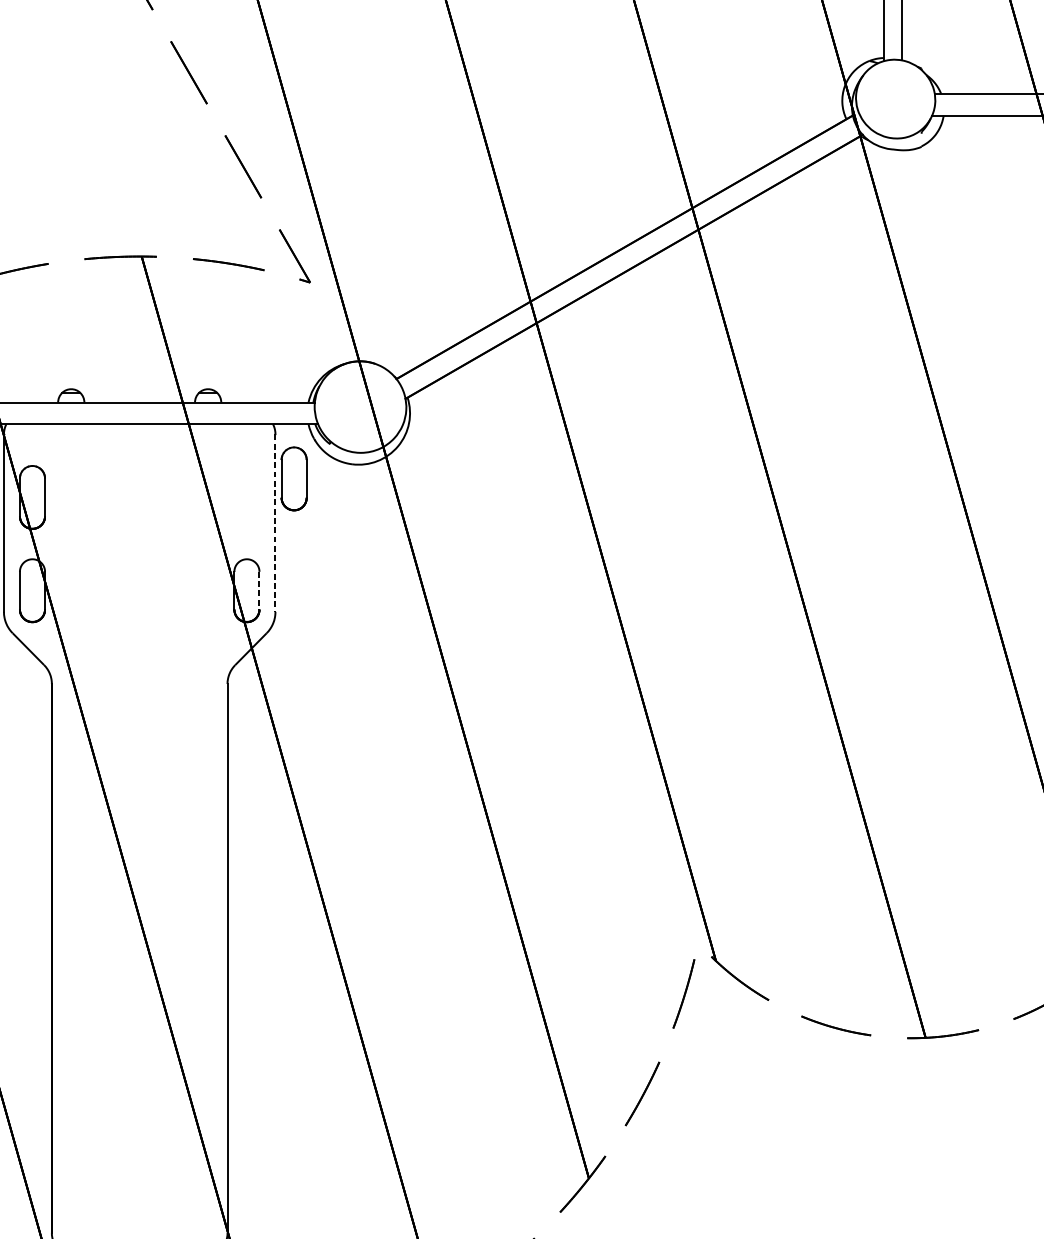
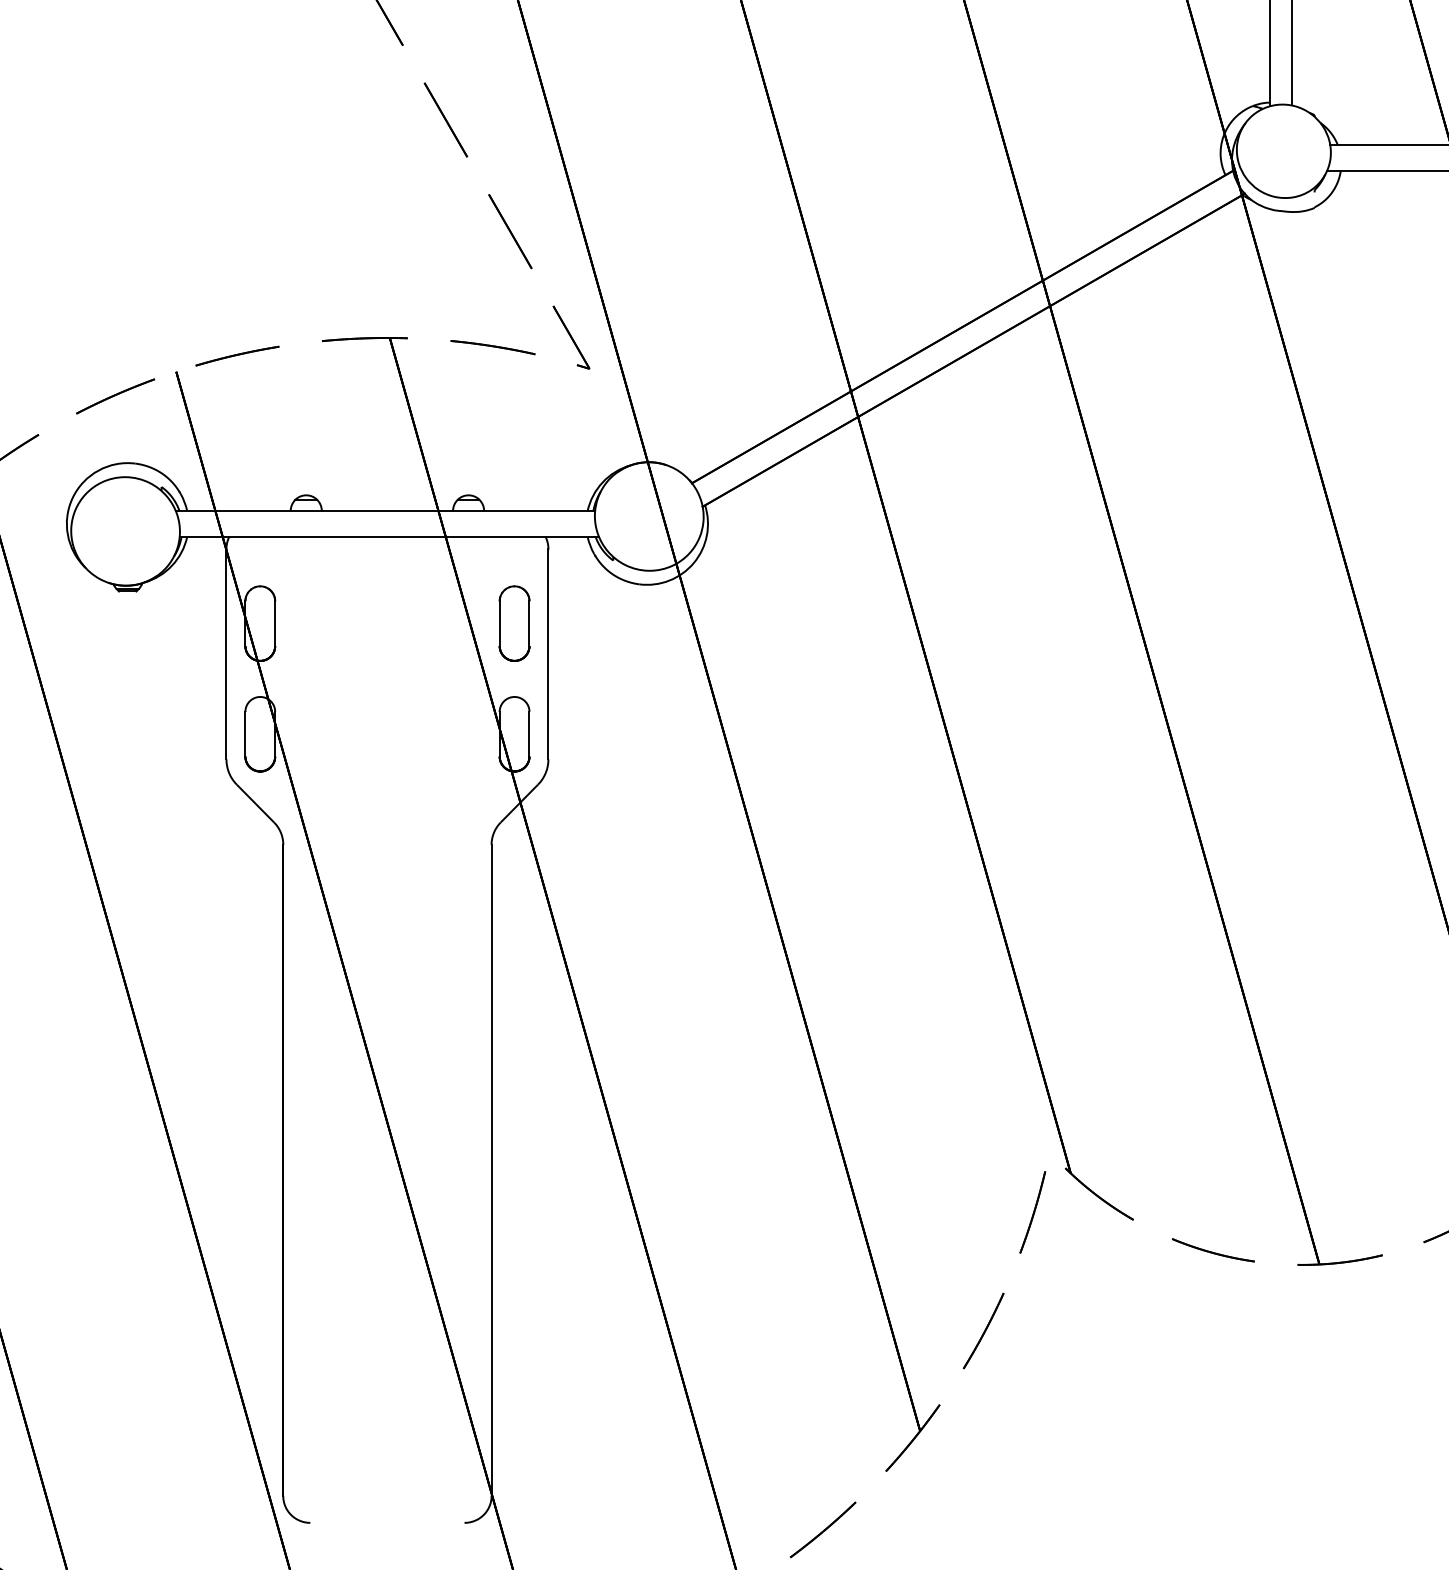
part: (294, 478) -> (514, 623), moved
line: (275, 523) -> (548, 654), dashed -> solid
line: (259, 590) -> (529, 734), dashed -> solid

